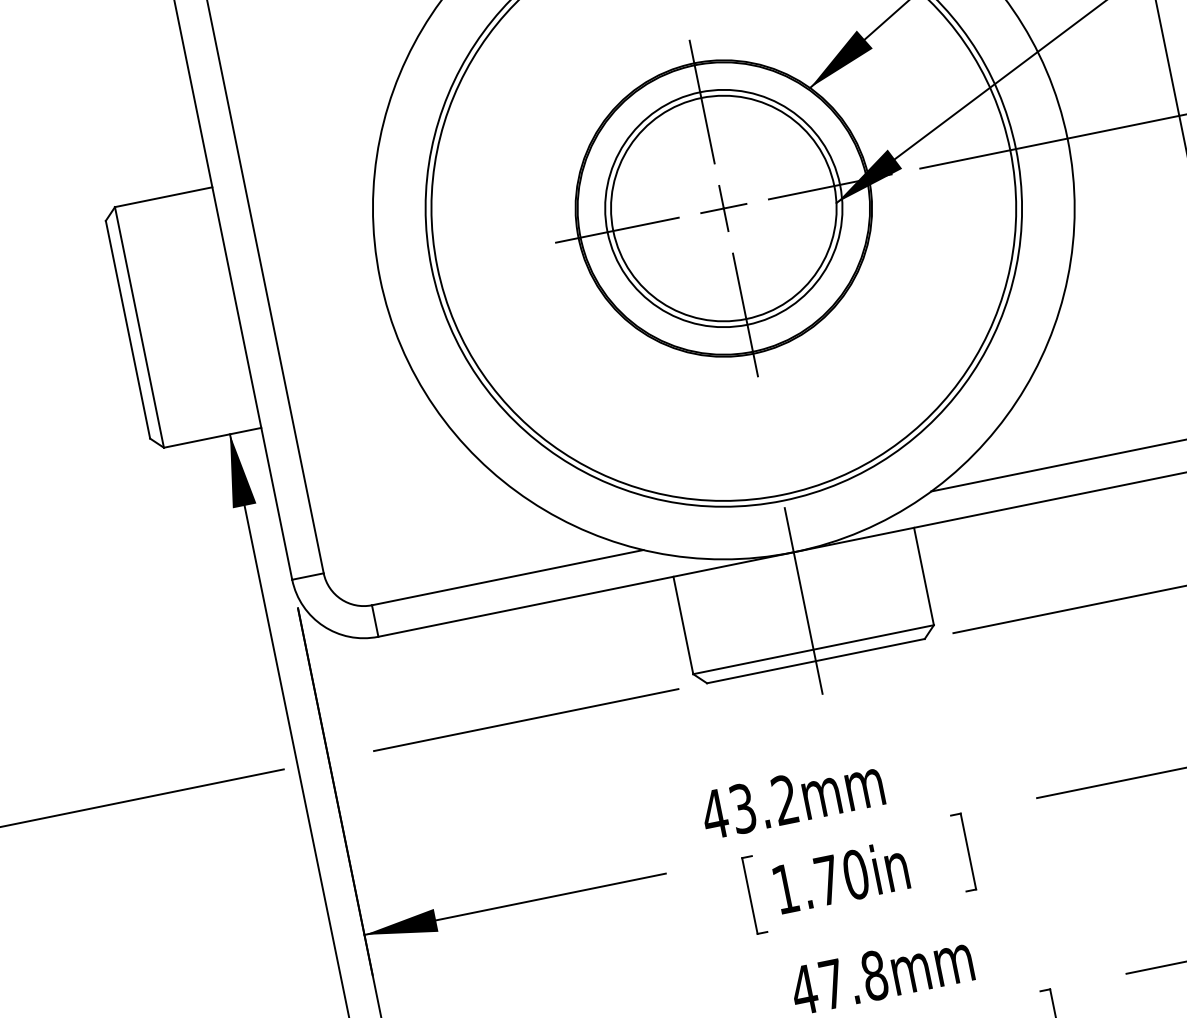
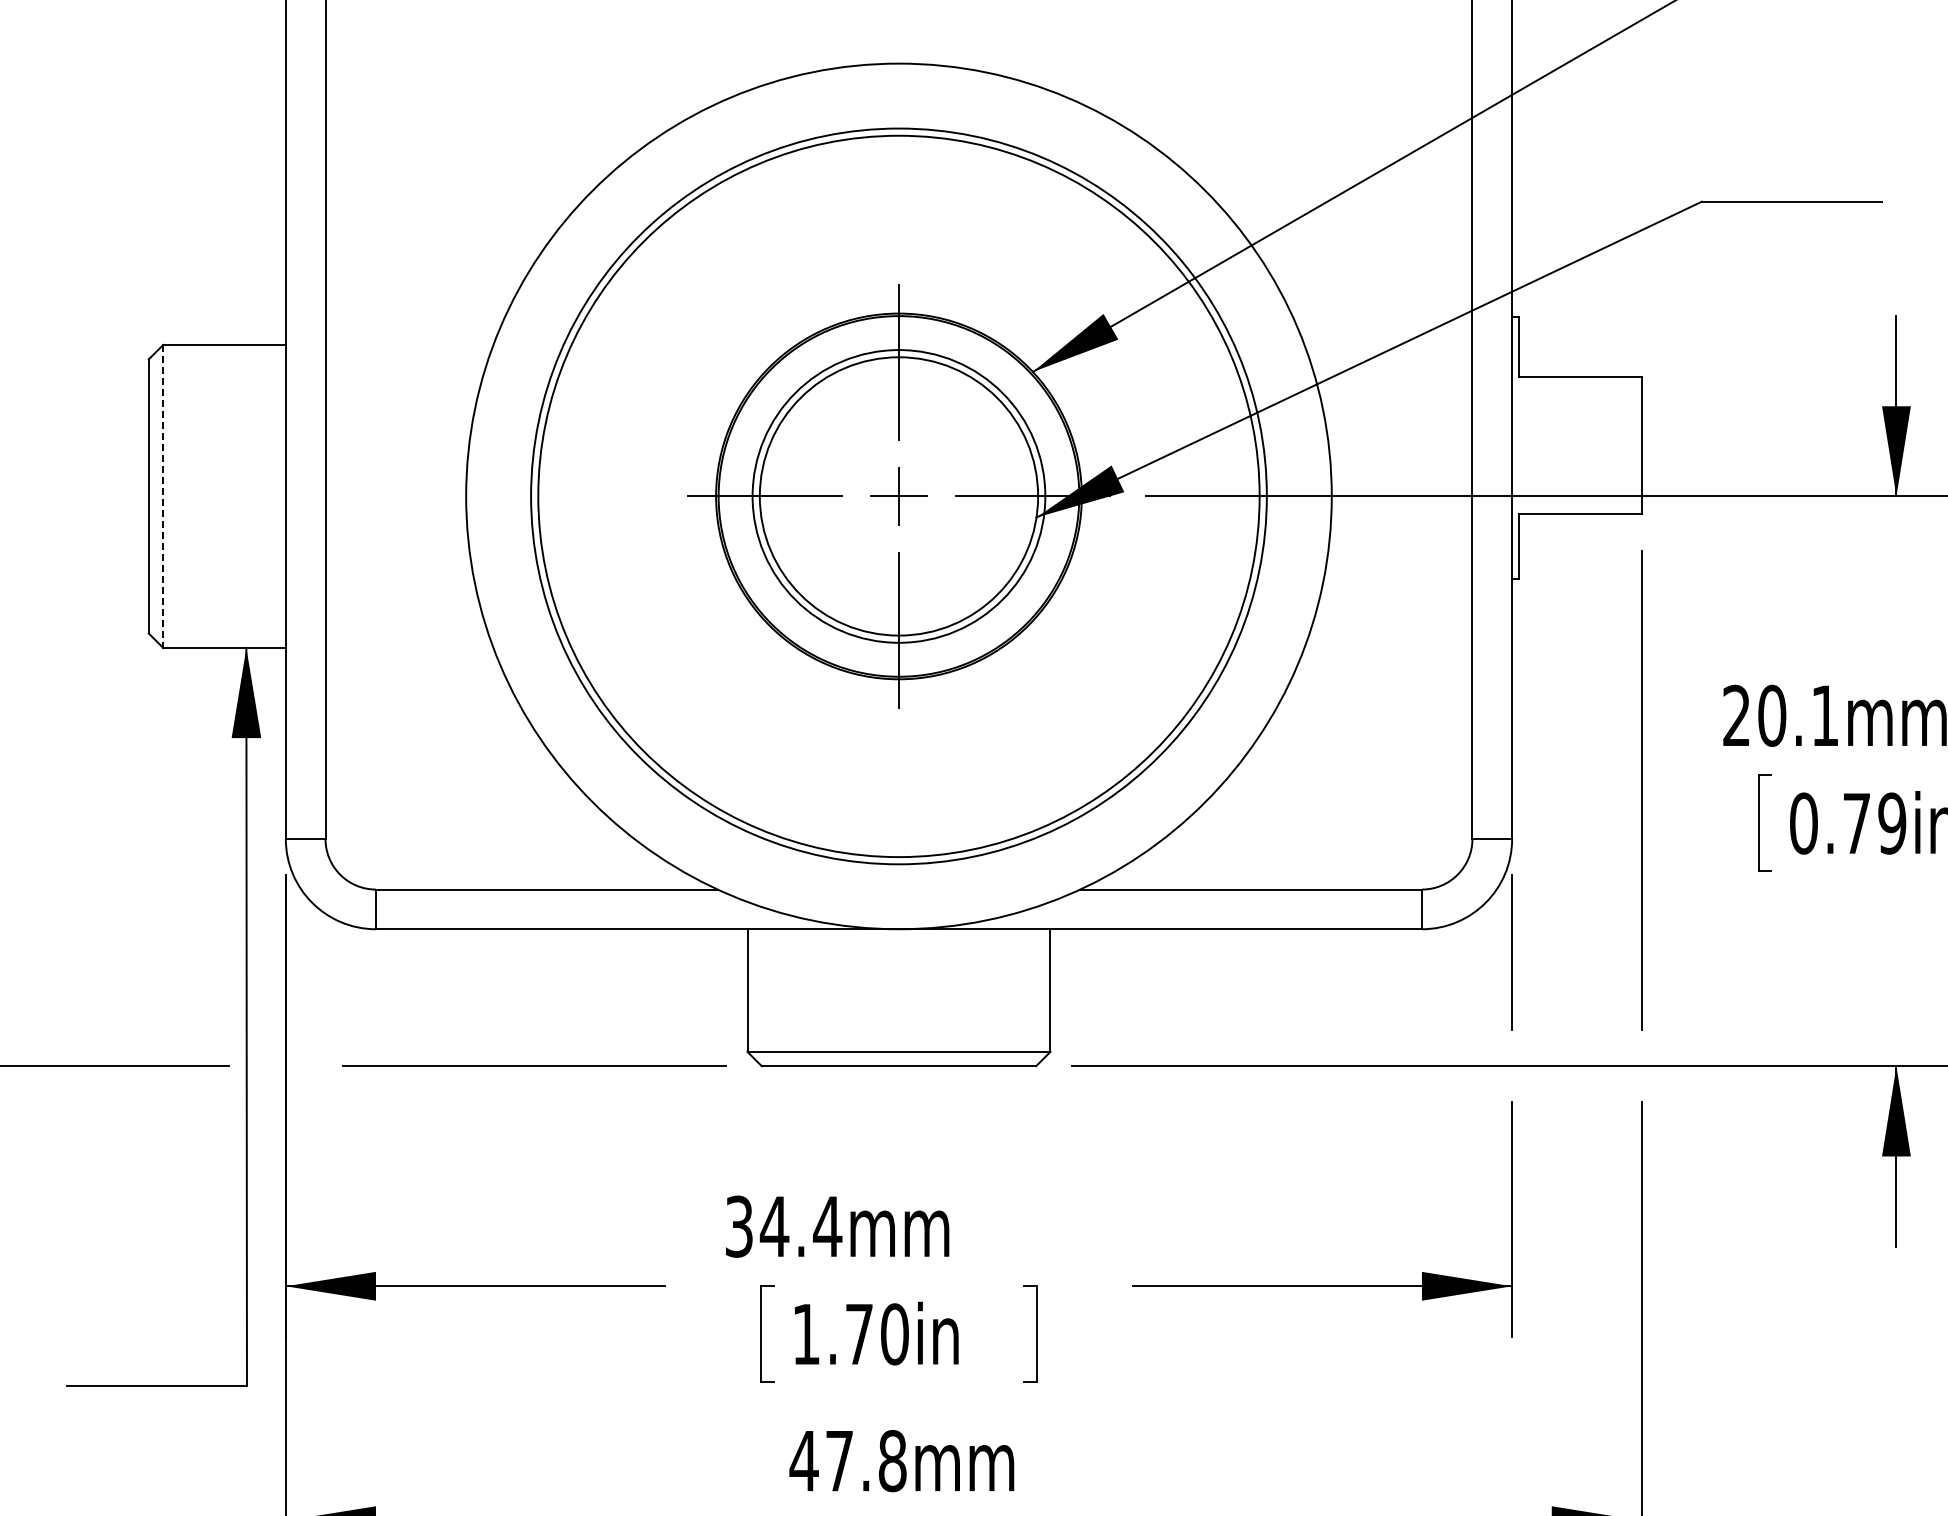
line: (139, 327) -> (163, 496), solid -> dashed
line: (803, 601) -> (898, 990), removed
text: (750, 807) -> (783, 1226), 43.2mm -> 34.4mm

